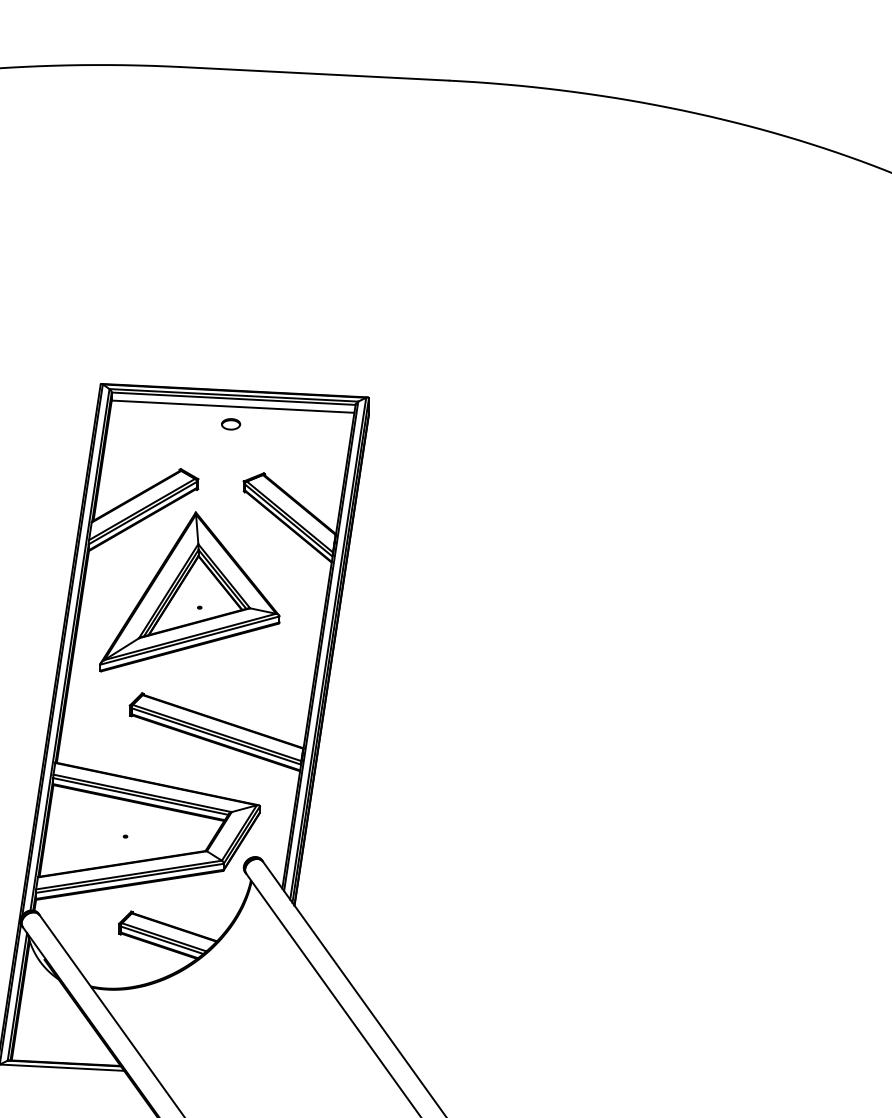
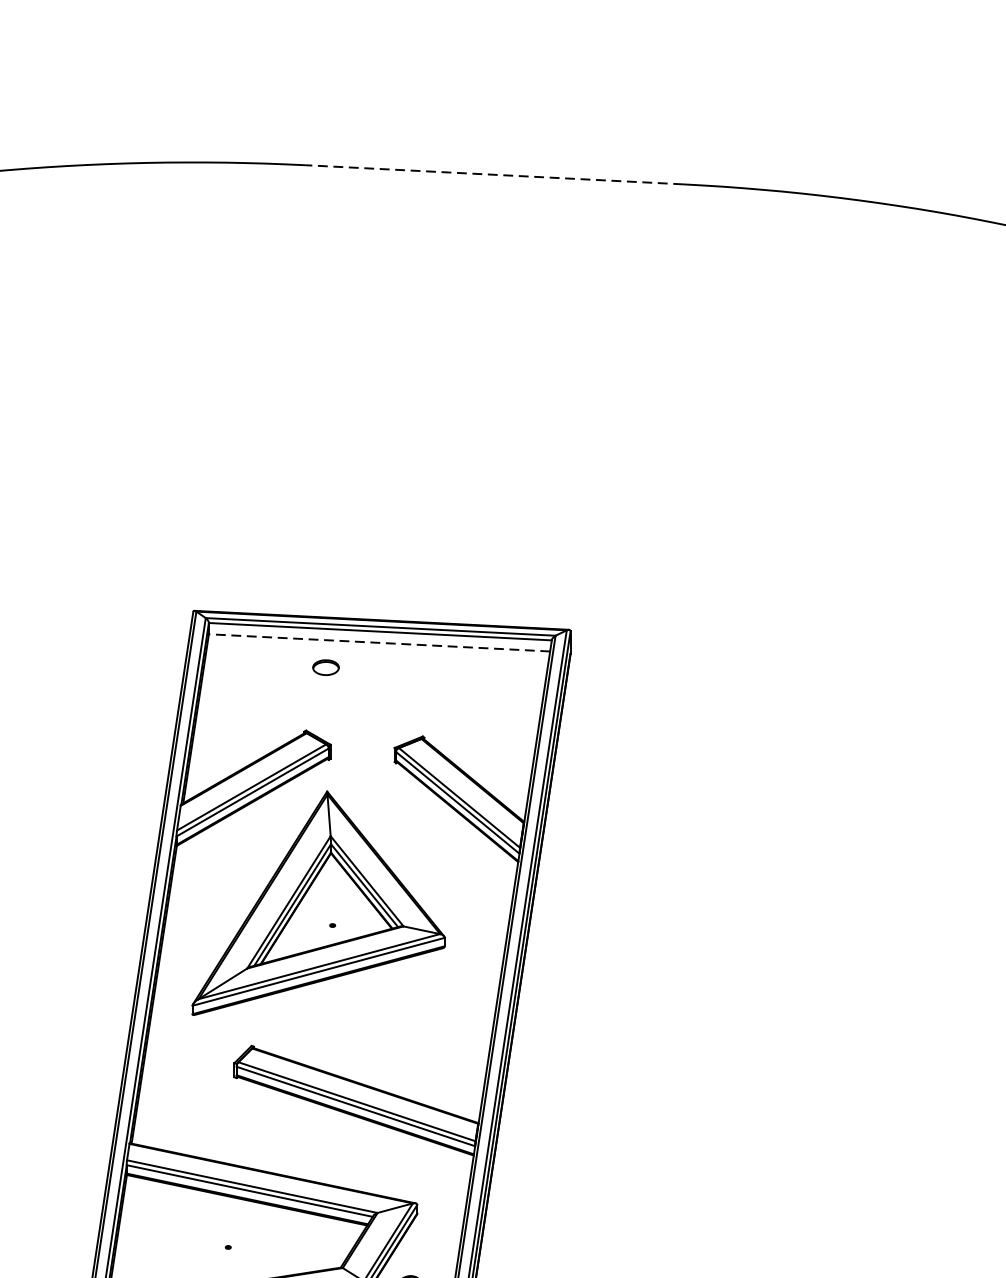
line: (314, 73) -> (494, 174), solid -> dashed
line: (233, 406) -> (380, 642), solid -> dashed
part: (231, 424) -> (326, 667), moved

